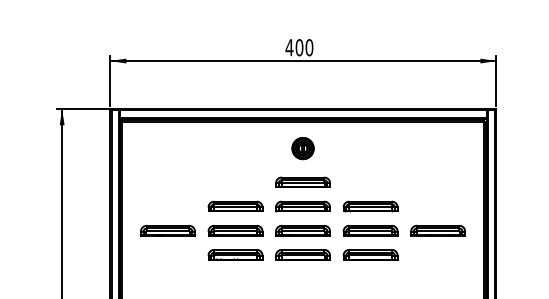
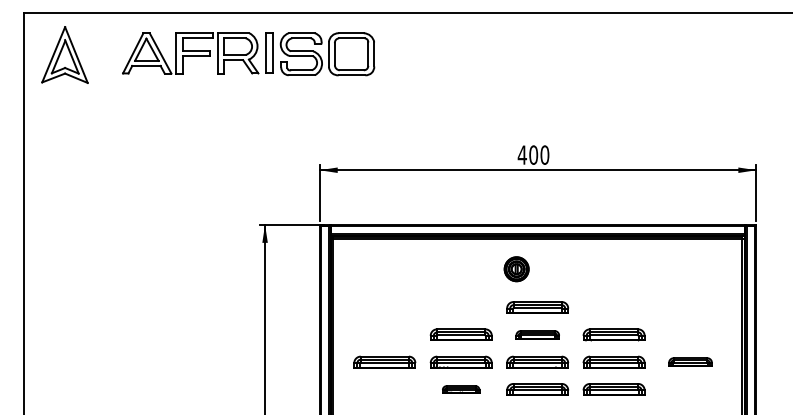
part: (302, 148) -> (516, 269), moved
part: (302, 206) -> (537, 334), size x0.7
part: (438, 230) -> (690, 361), size x0.7
part: (234, 254) -> (460, 389), size x0.6

